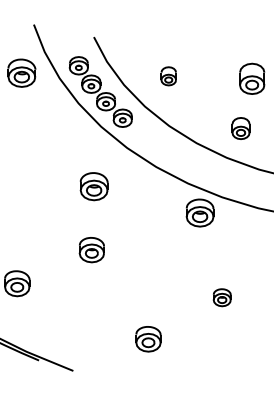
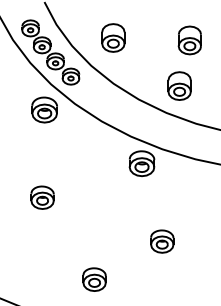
part: (168, 76) -> (112, 38), size x1.67
part: (240, 128) -> (179, 86), size x1.43
part: (93, 186) -> (44, 109), moved
part: (222, 297) -> (162, 241), size x1.43

